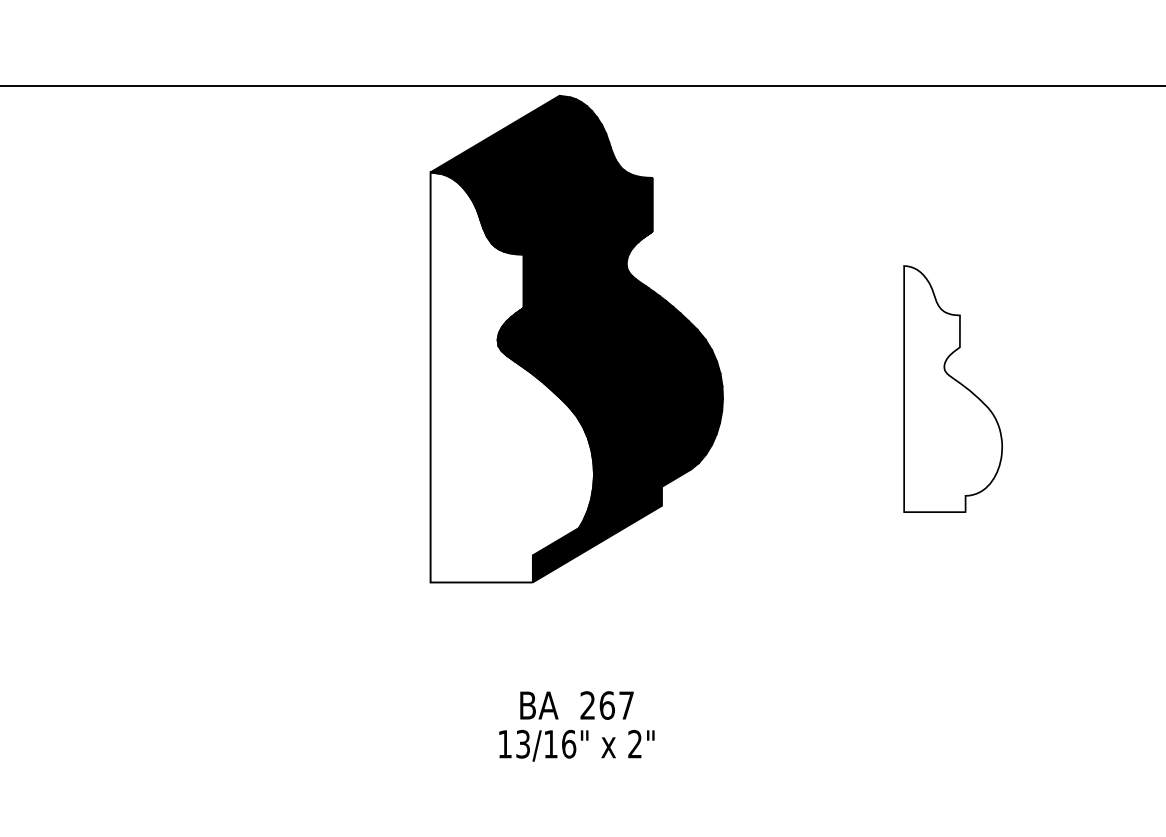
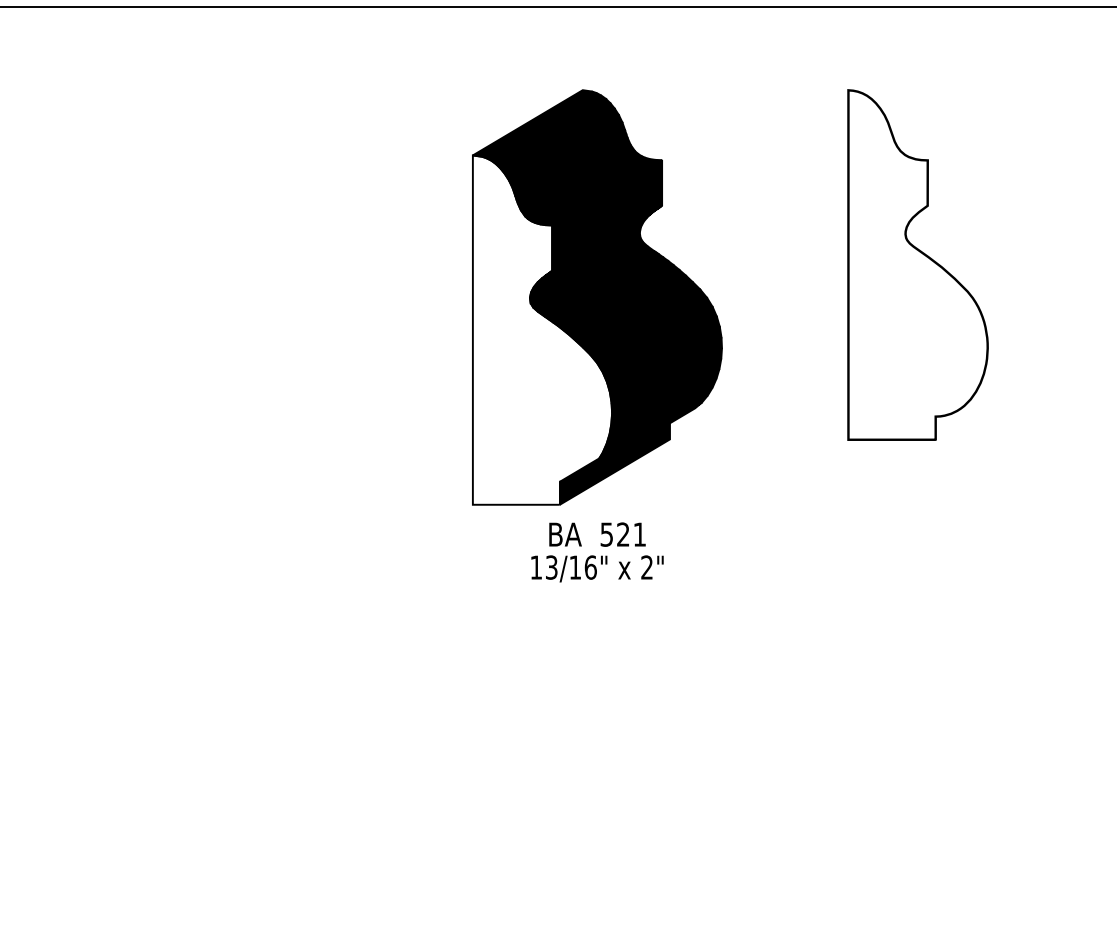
part: (576, 339) -> (597, 297), moved
part: (952, 388) -> (917, 264), size x1.67
text: (606, 705) -> (622, 534), 267 -> 521

